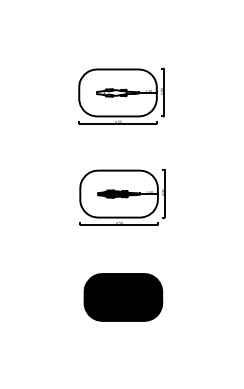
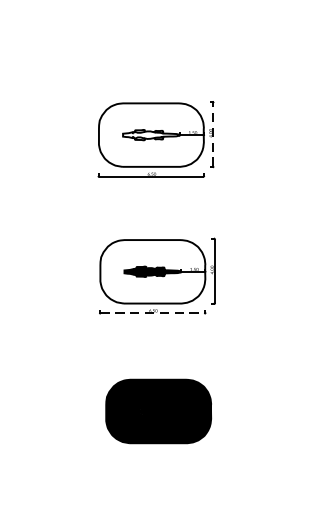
line: (163, 92) -> (212, 134), solid -> dashed
line: (119, 224) -> (153, 312), solid -> dashed

